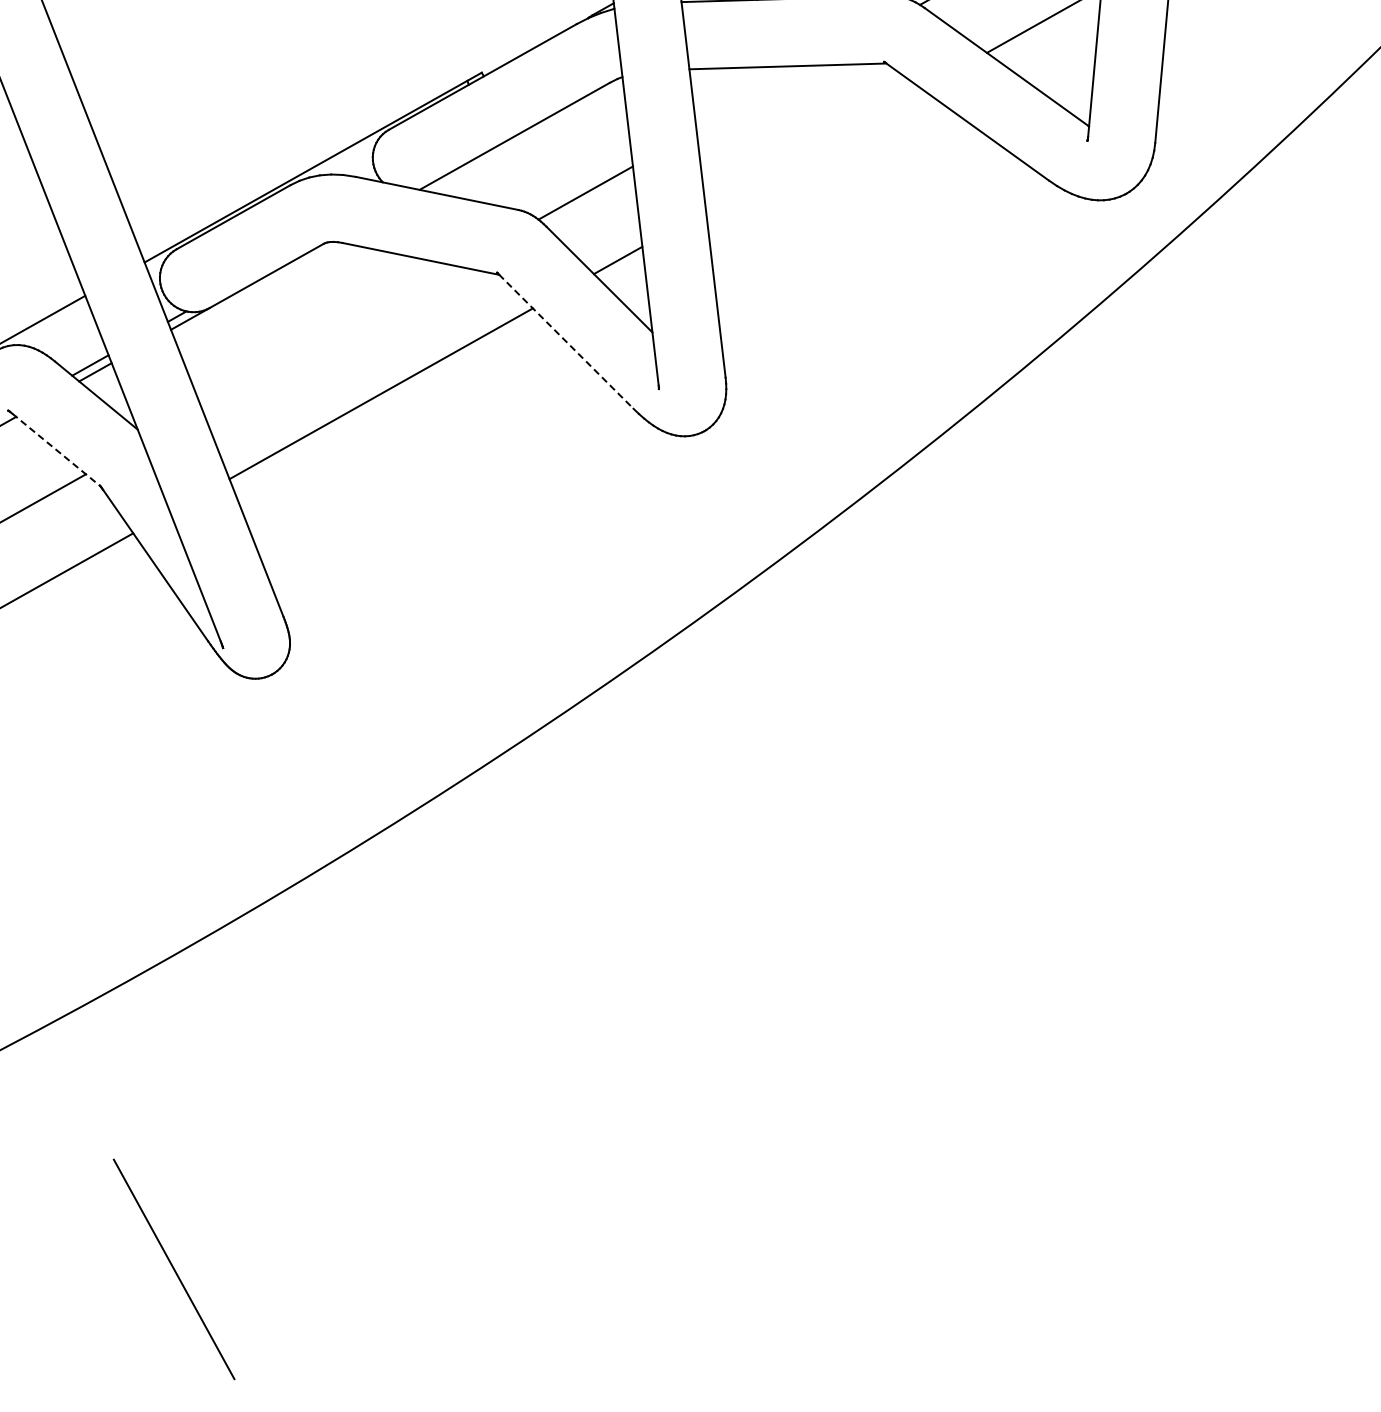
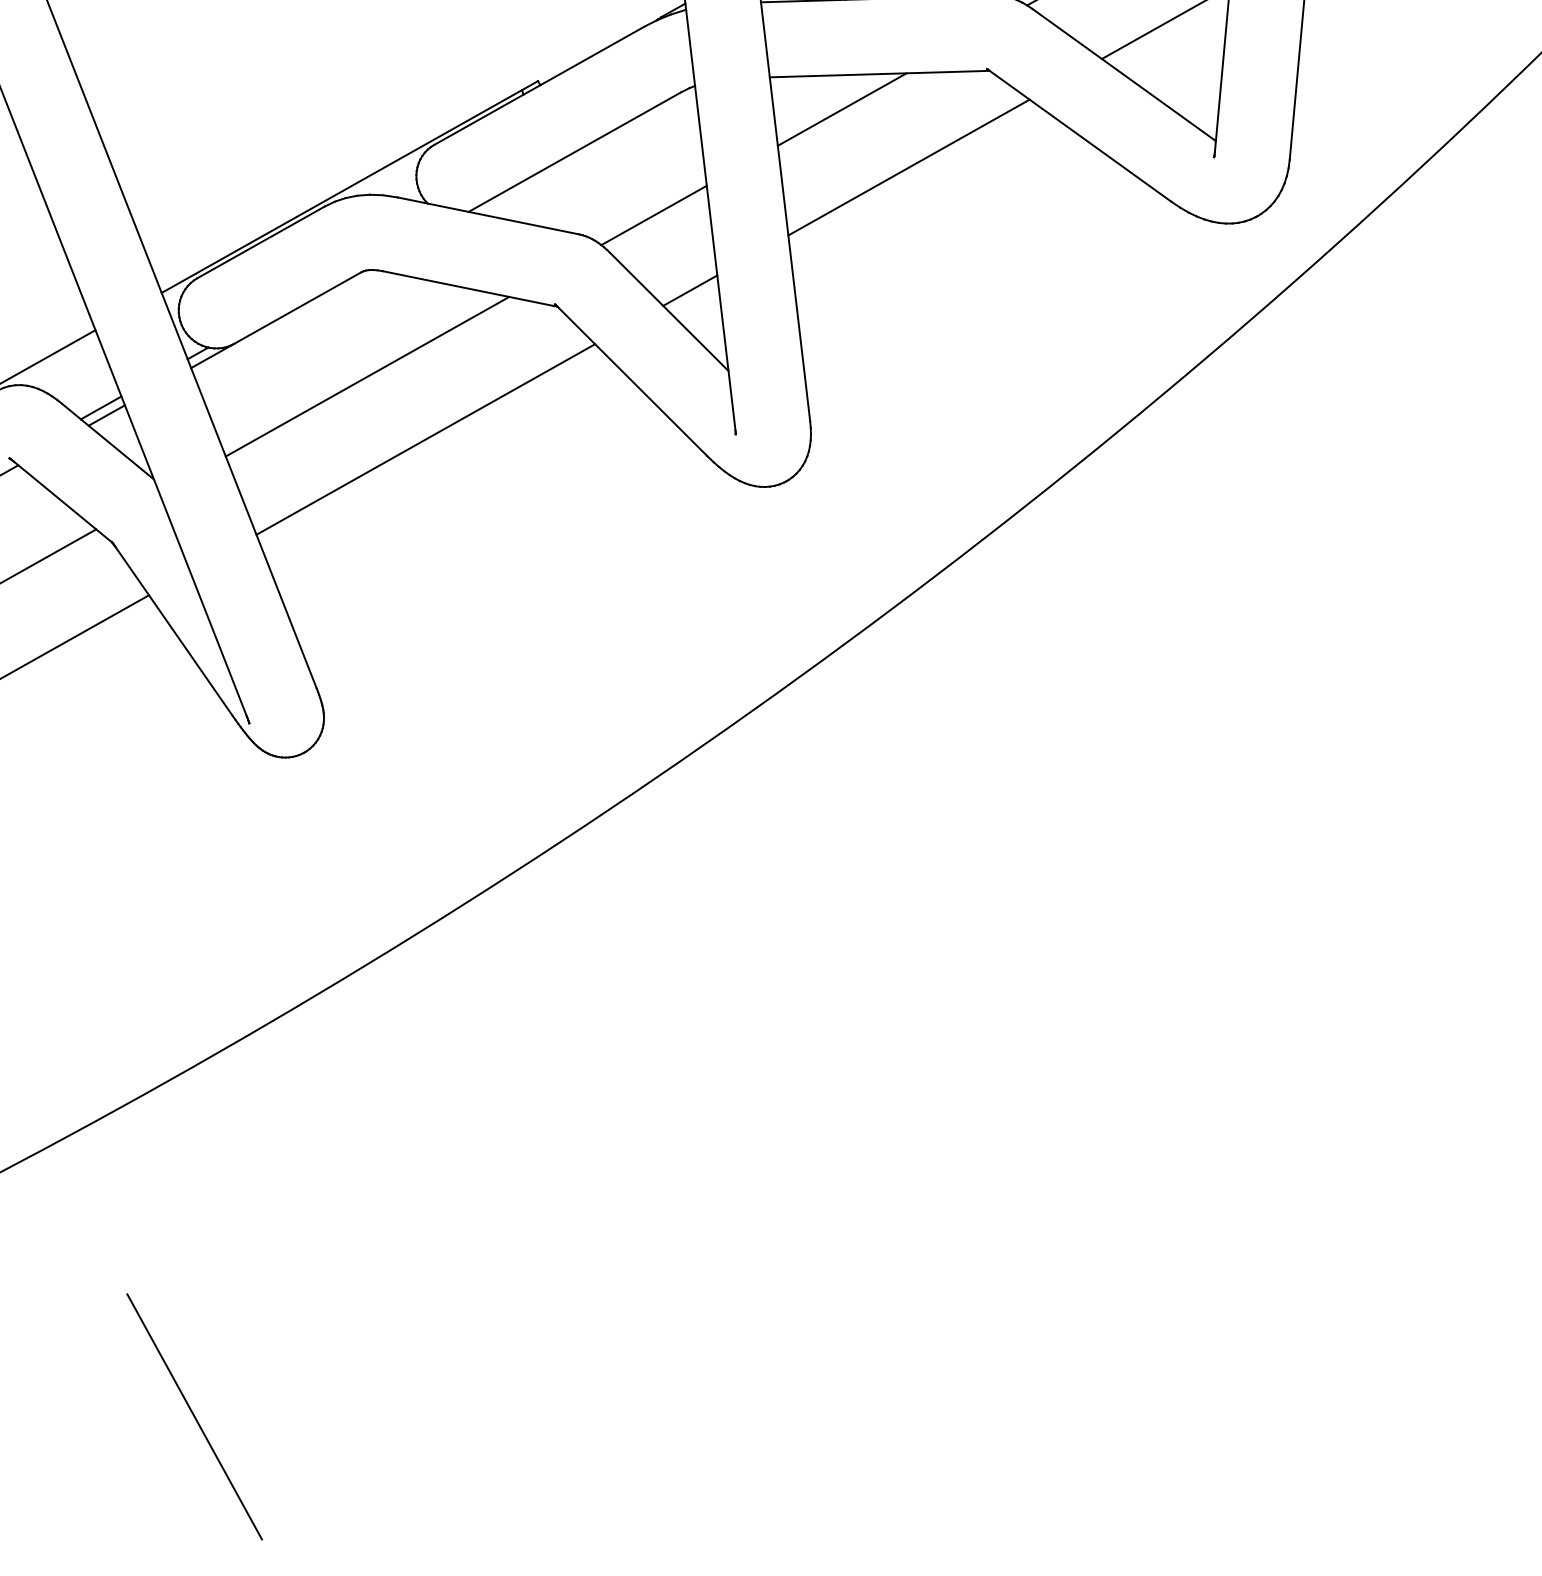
line: (754, 97) -> (842, 108), added
line: (814, 149) -> (909, 166), added
line: (329, 337) -> (368, 376), added
line: (566, 341) -> (632, 381), dashed -> solid
line: (56, 450) -> (63, 502), dashed -> solid

